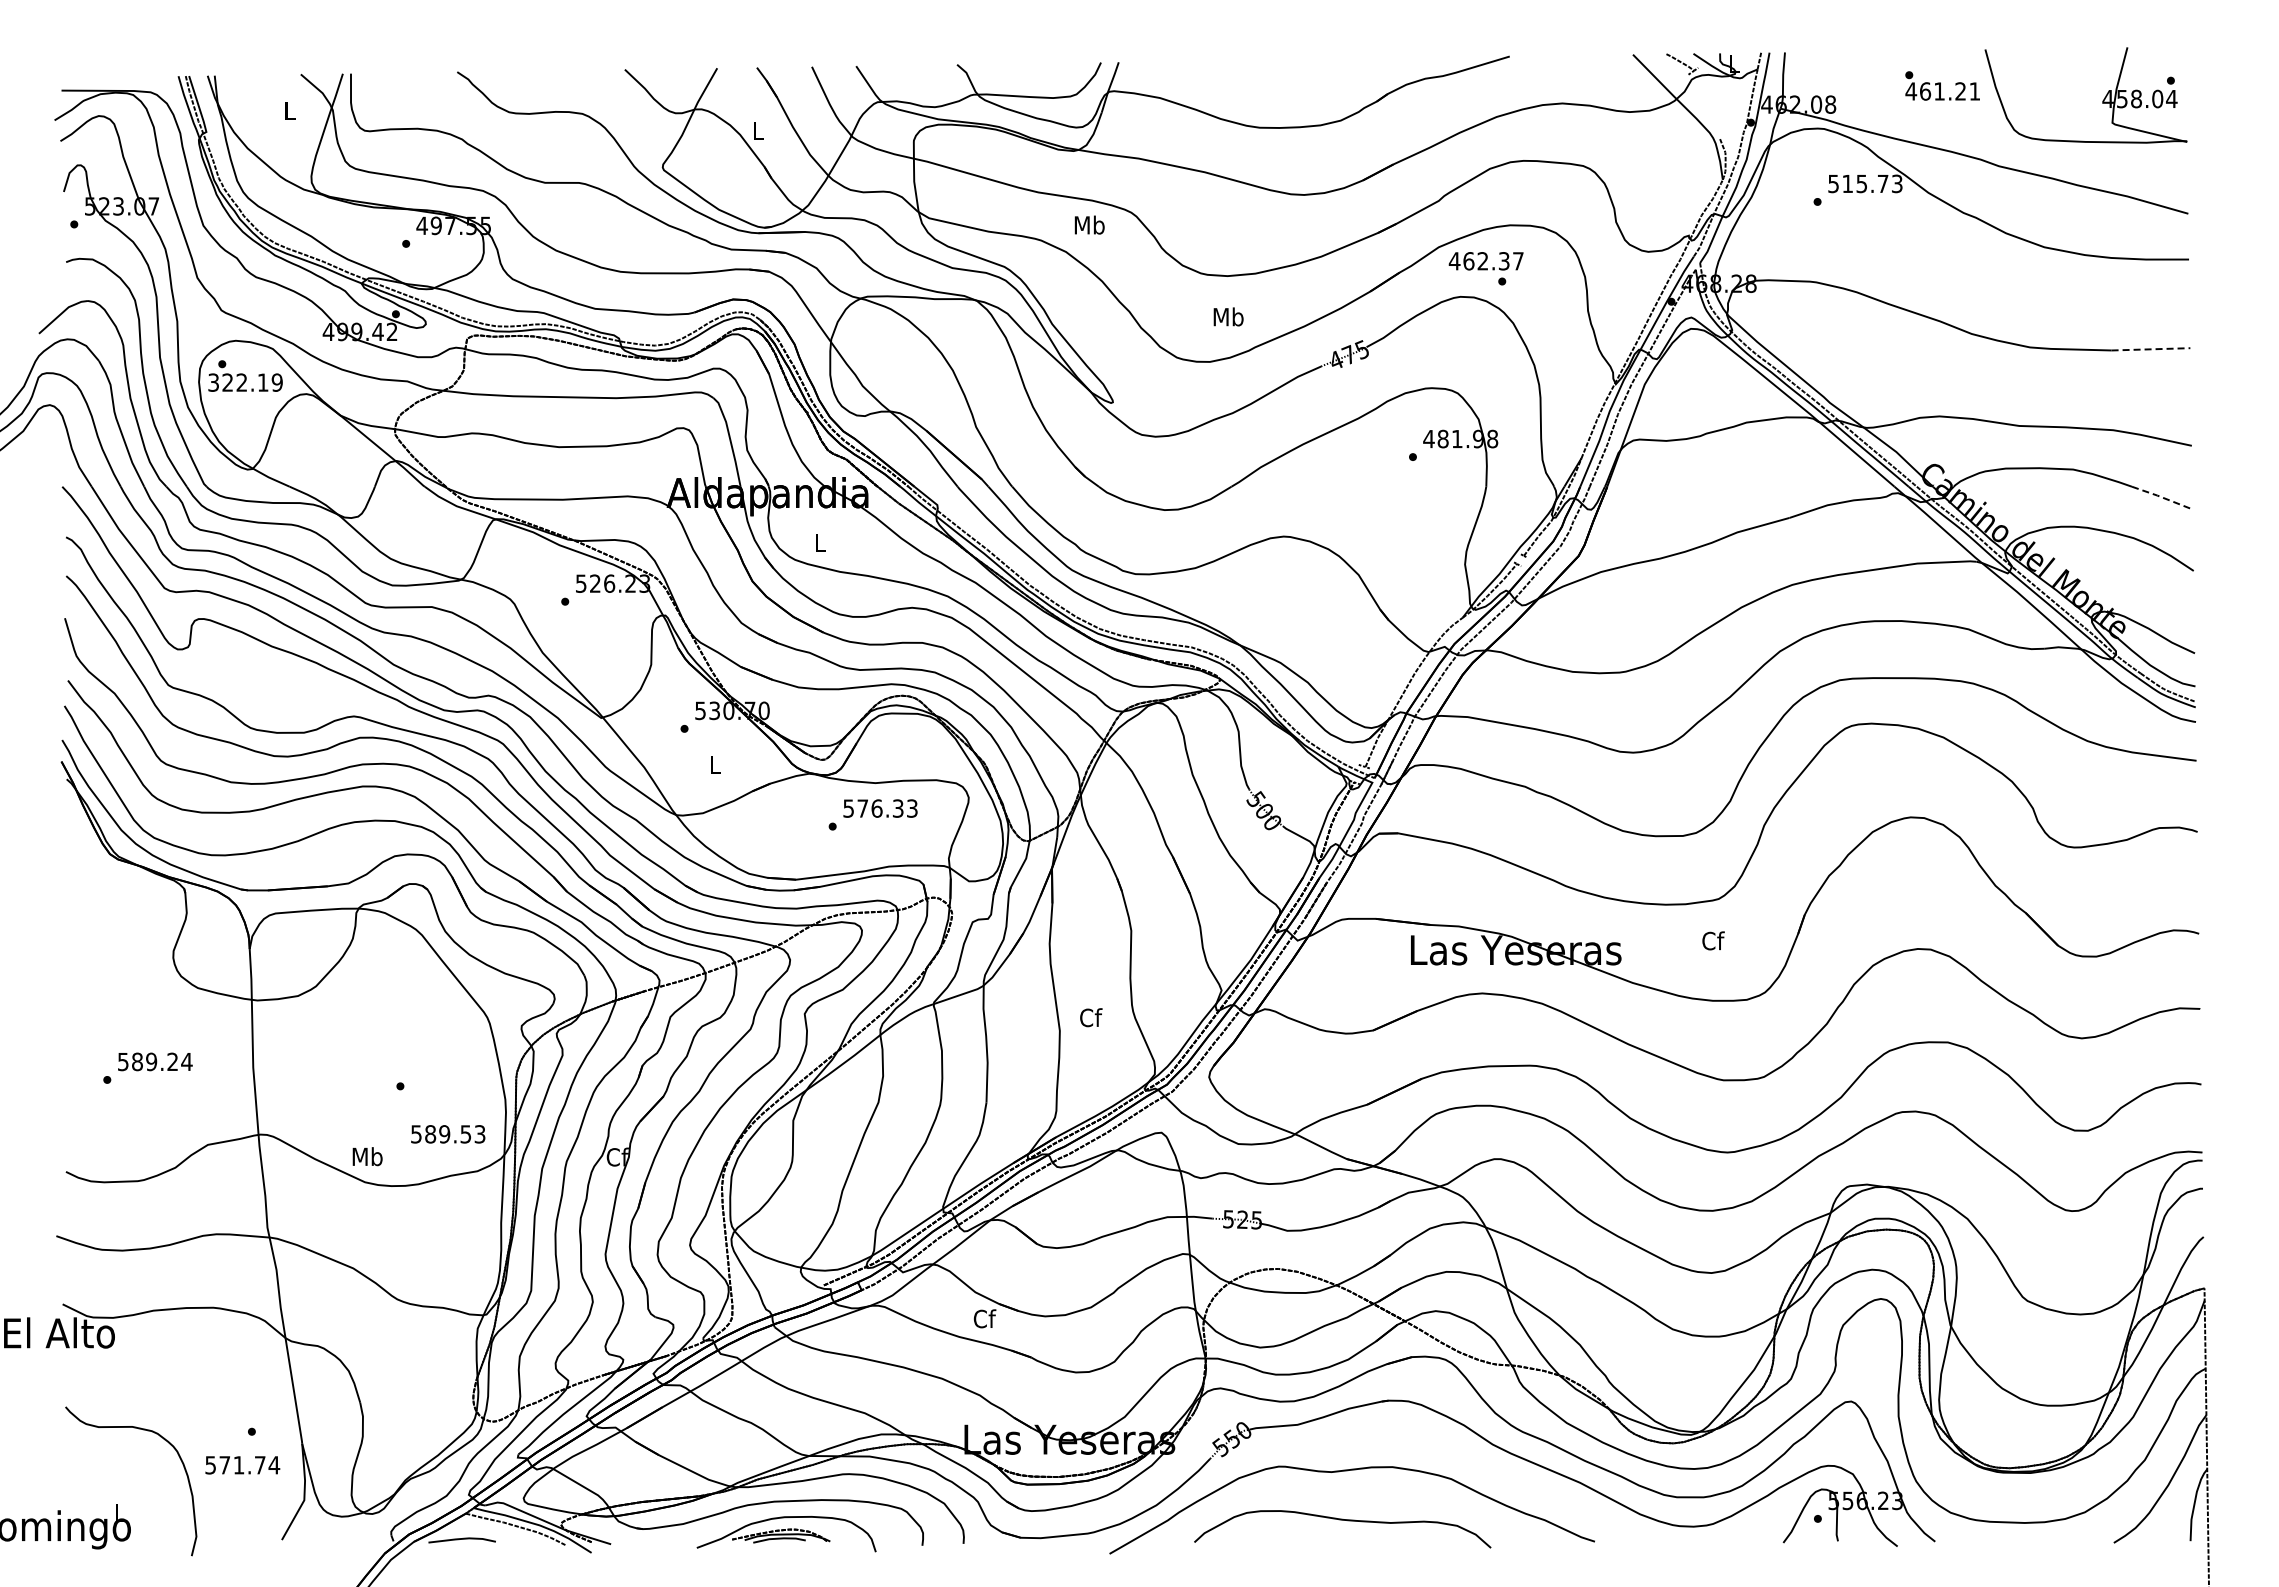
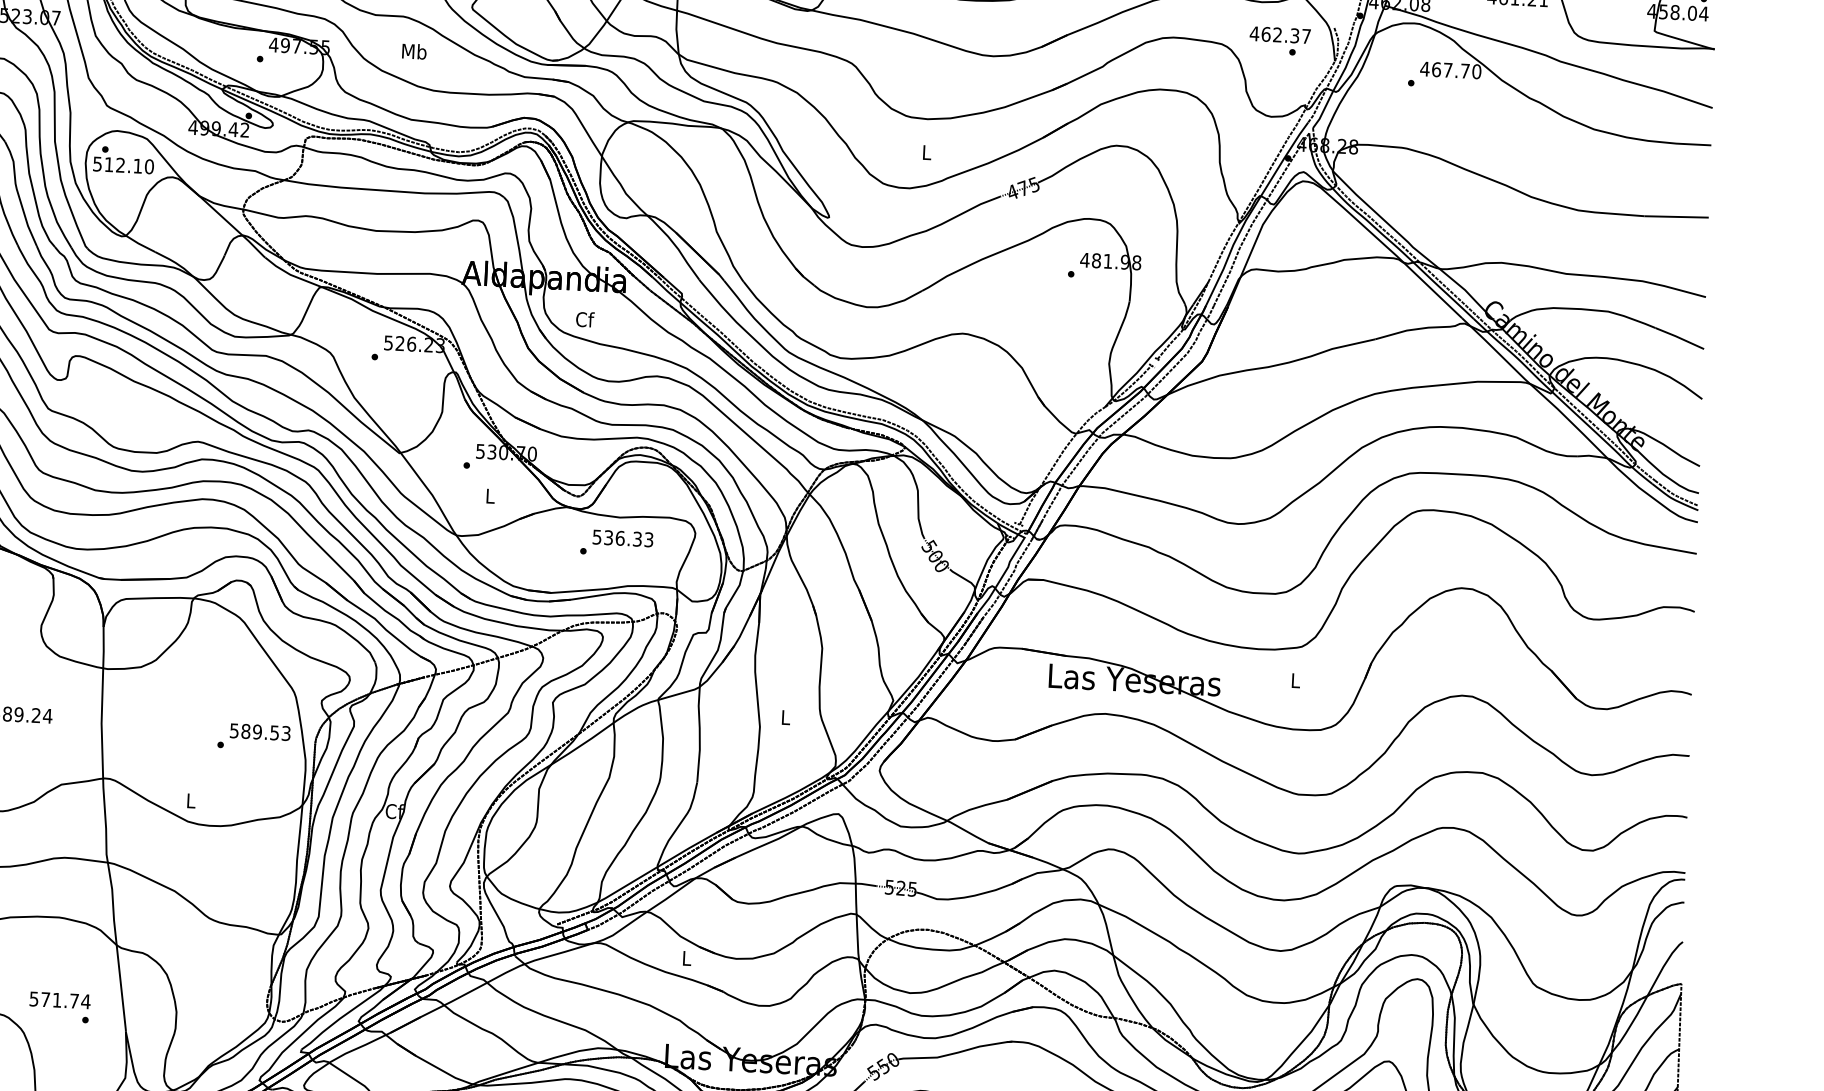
text: (1864, 183) -> (1450, 70), 515.73 -> 467.70
text: (1089, 224) -> (414, 51), moved
text: (1485, 268) -> (1279, 41), moved
text: (1228, 316) -> (926, 152), Mb -> L
line: (2151, 349) -> (1677, 217), dashed -> solid
text: (245, 382) -> (123, 165), 322.19 -> 512.10
line: (2162, 497) -> (1679, 338), dashed -> solid
text: (820, 542) -> (585, 319), L -> Cf
text: (862, 808) -> (608, 537), 576.33 -> 536.33
text: (1713, 940) -> (1295, 680), Cf -> L
text: (1091, 1017) -> (786, 717), Cf -> L
text: (448, 1134) -> (260, 732), moved
text: (367, 1156) -> (190, 800), Mb -> L
text: (984, 1318) -> (686, 958), Cf -> L
text: (242, 1465) -> (59, 1000), moved

